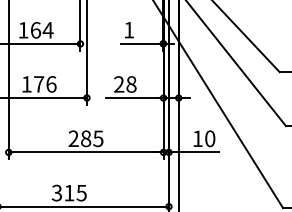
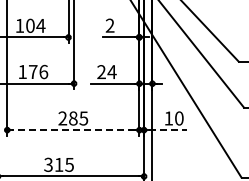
text: (35, 29) -> (30, 25), 164 -> 104
text: (128, 29) -> (109, 25), 1 -> 2
text: (130, 84) -> (111, 72), 28 -> 24
line: (85, 152) -> (72, 130), solid -> dashed
line: (197, 152) -> (168, 130), solid -> dashed

